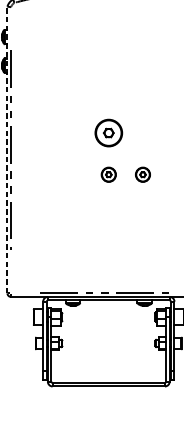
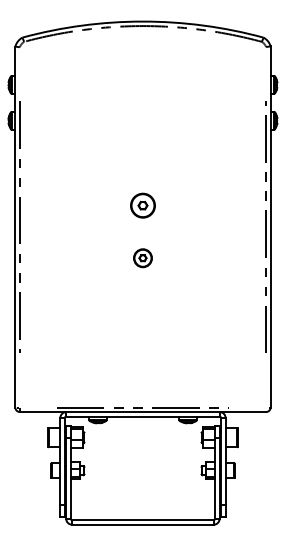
part: (108, 132) -> (142, 205), size x0.71
line: (7, 149) -> (15, 226), dashed -> solid
part: (142, 174) -> (185, 258), removed

